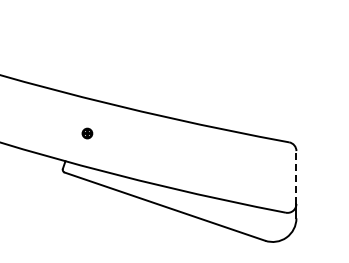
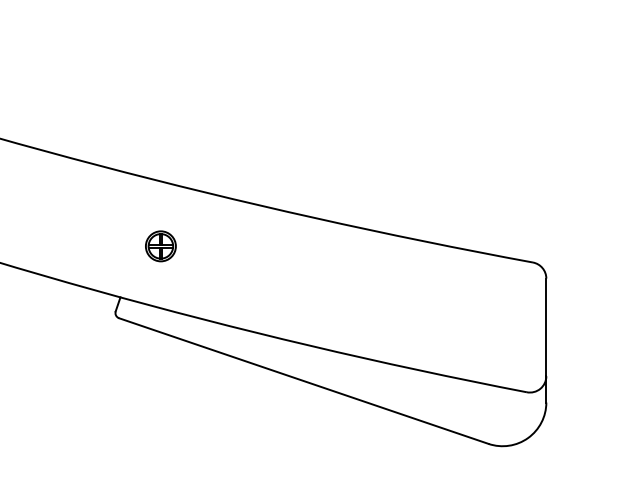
part: (87, 133) -> (161, 246), size x1.67
line: (296, 177) -> (546, 327), dashed -> solid

